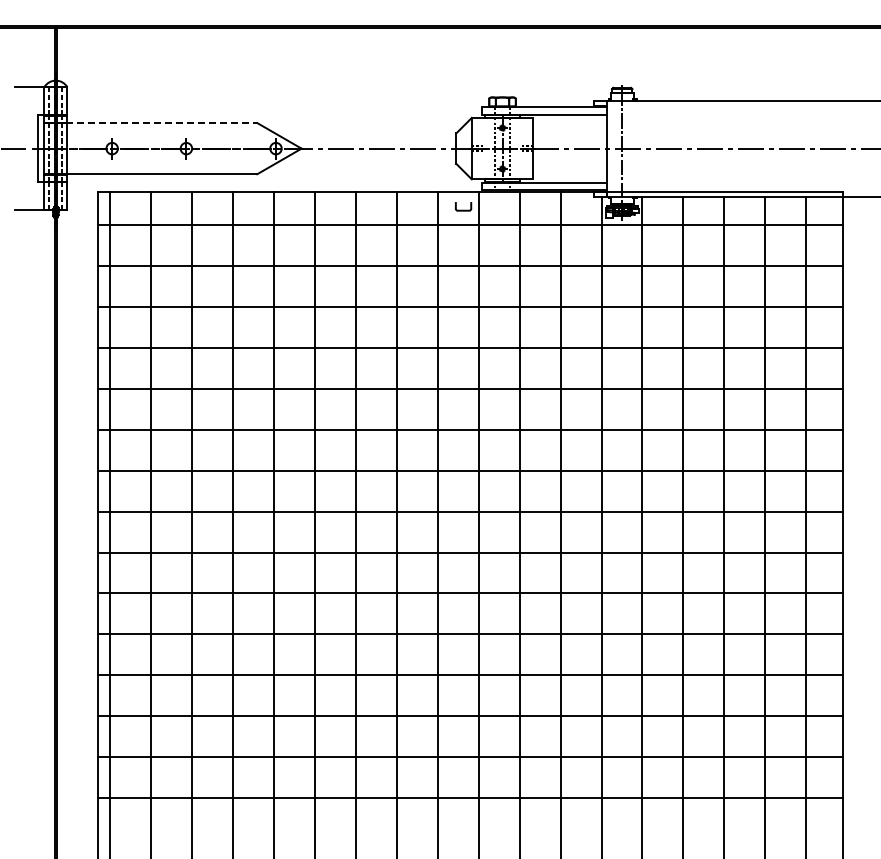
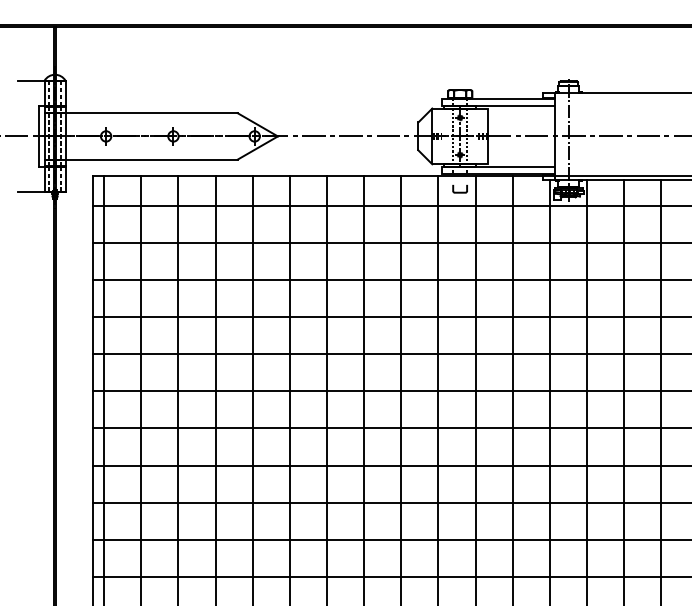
line: (151, 123) -> (141, 113), dashed -> solid
curve: (463, 209) -> (460, 191), moved

